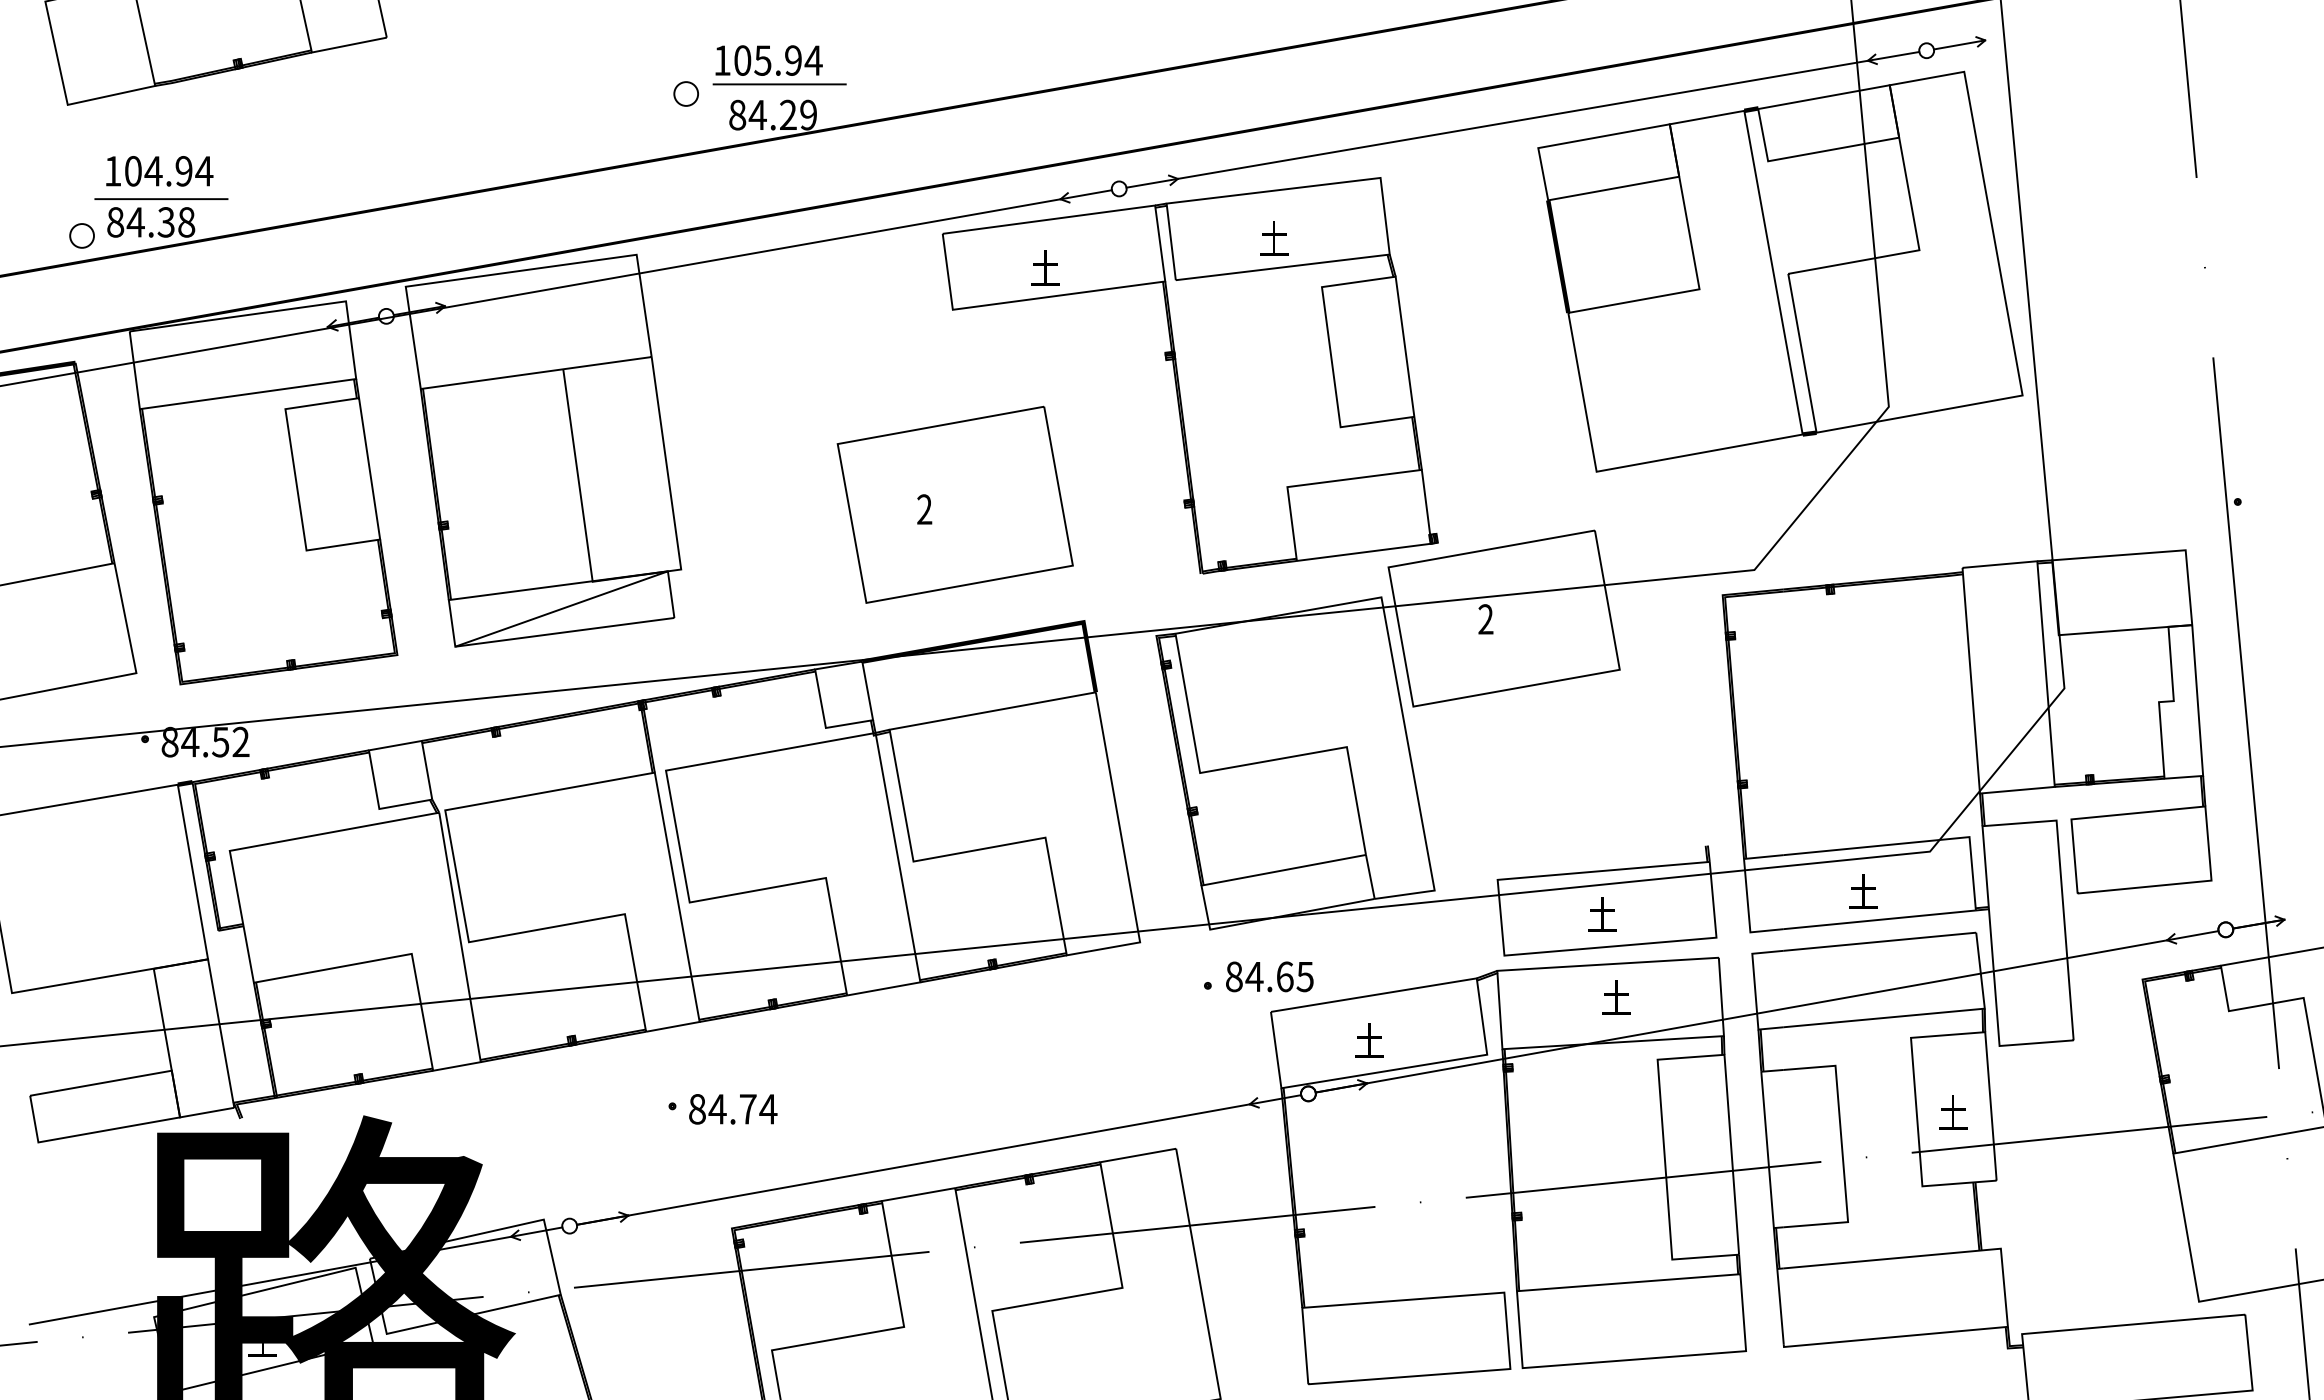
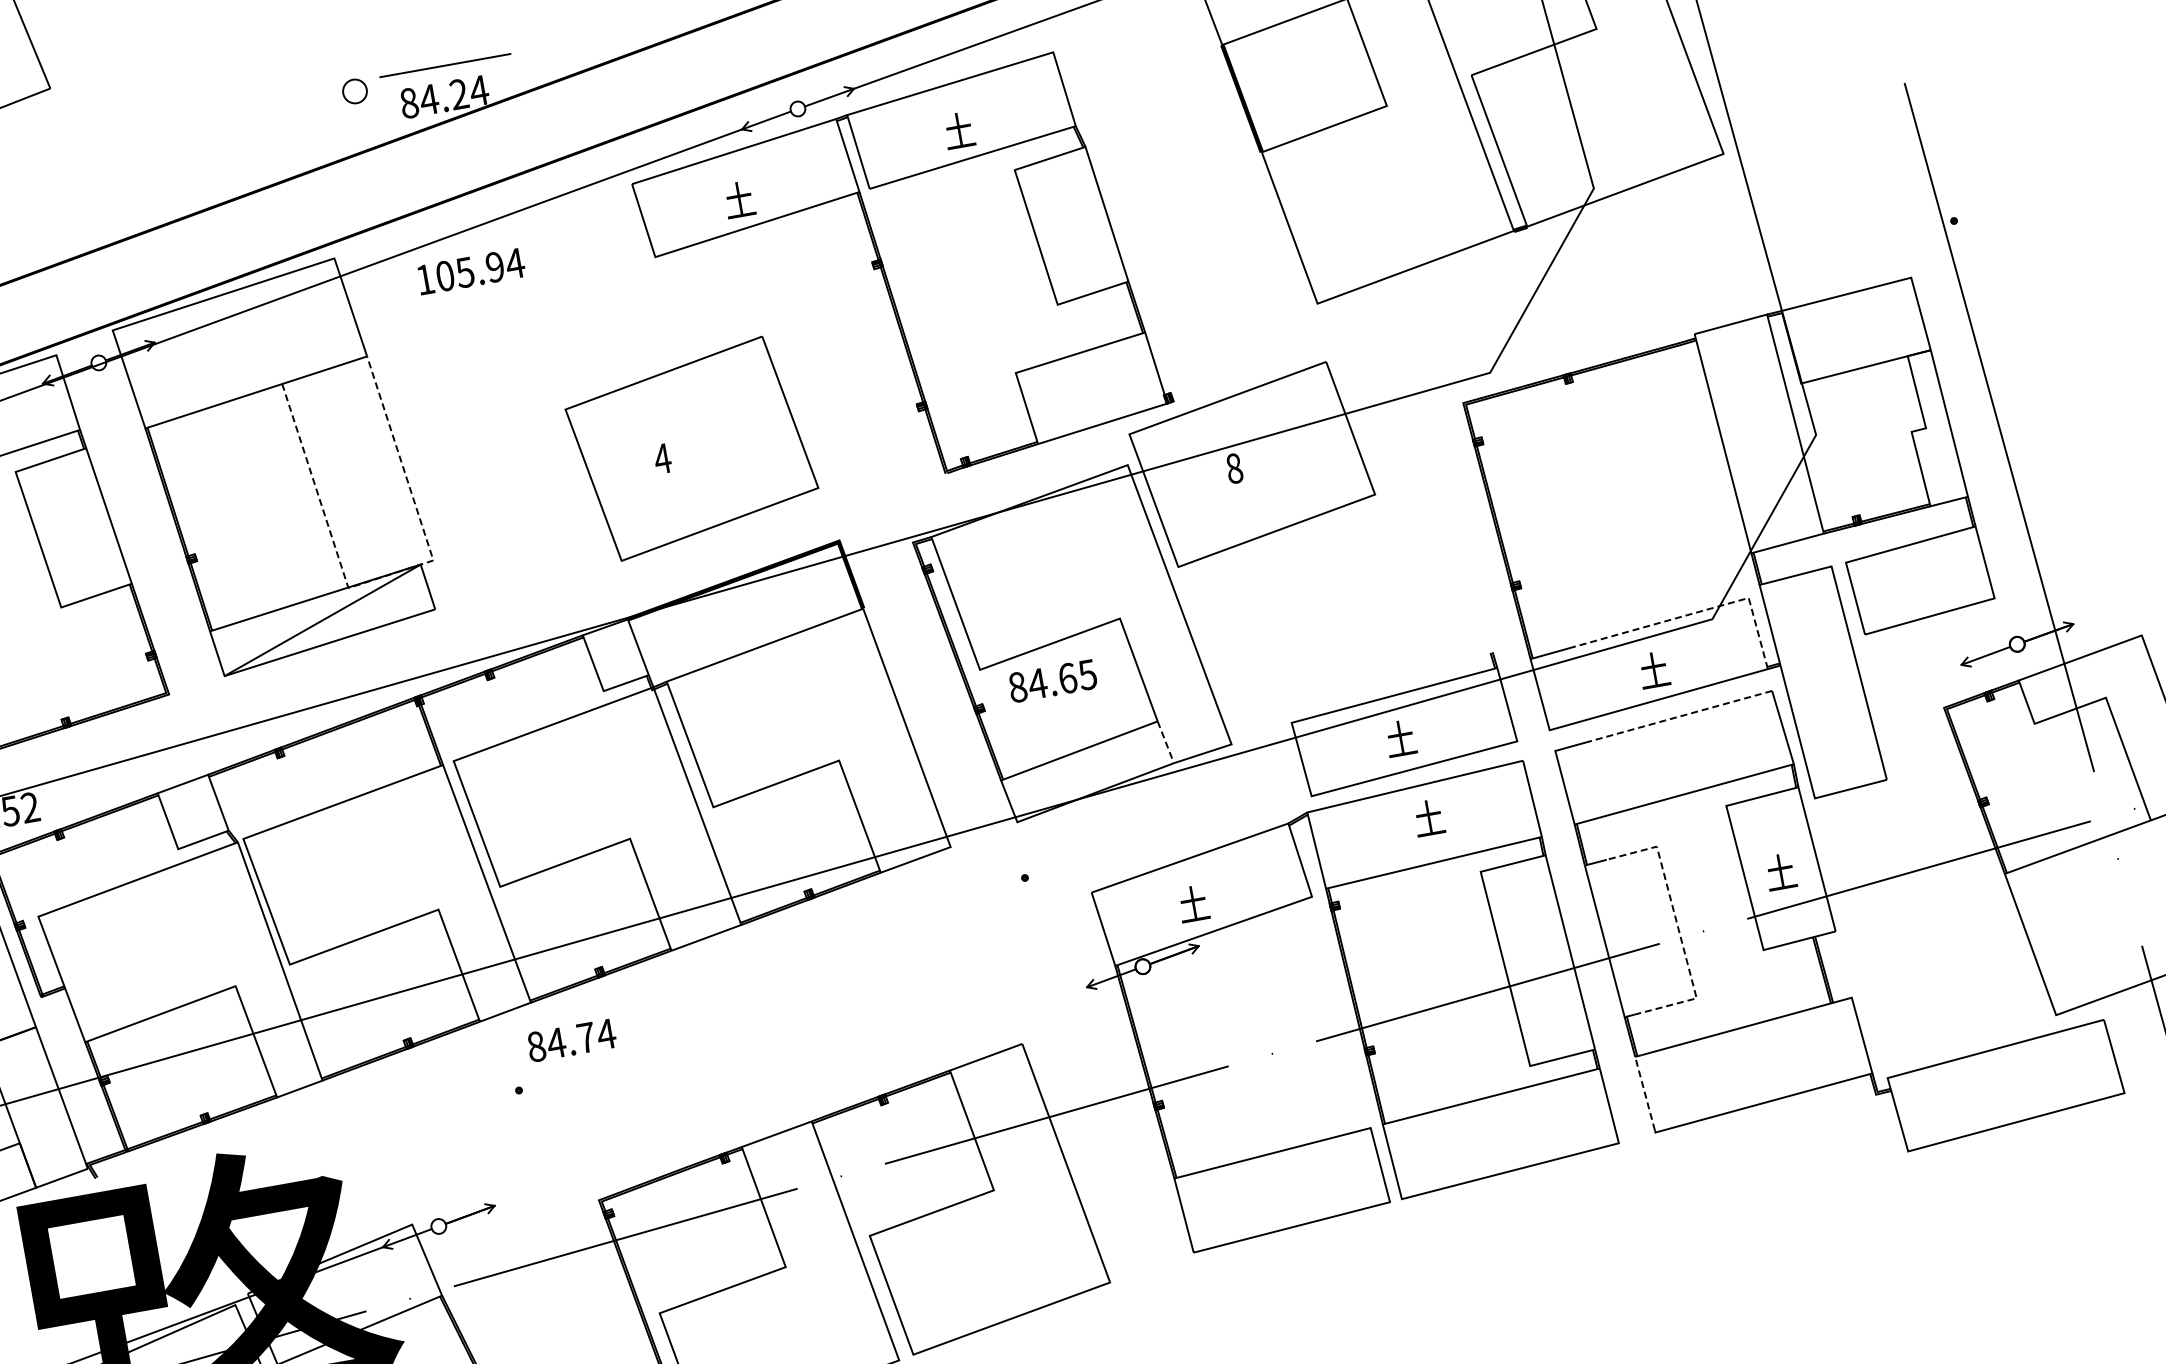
text: (768, 60) -> (470, 271), moved
text: (808, 114) -> (478, 90), 84.29 -> 84.24
text: (924, 509) -> (662, 458), 2 -> 4
line: (636, 575) -> (390, 574), solid -> dashed
text: (1485, 619) -> (1234, 468), 2 -> 8
line: (1913, 842) -> (1694, 613), solid -> dashed
line: (1370, 877) -> (1166, 742), solid -> dashed
line: (1880, 941) -> (1679, 716), solid -> dashed
text: (1269, 976) -> (1052, 680), moved
line: (1767, 1011) -> (1580, 805), removed
text: (733, 1109) -> (572, 1040), moved
line: (1842, 1150) -> (1678, 928), solid -> dashed
line: (938, 1159) -> (790, 1096), removed
line: (1780, 1306) -> (1644, 1093), solid -> dashed

